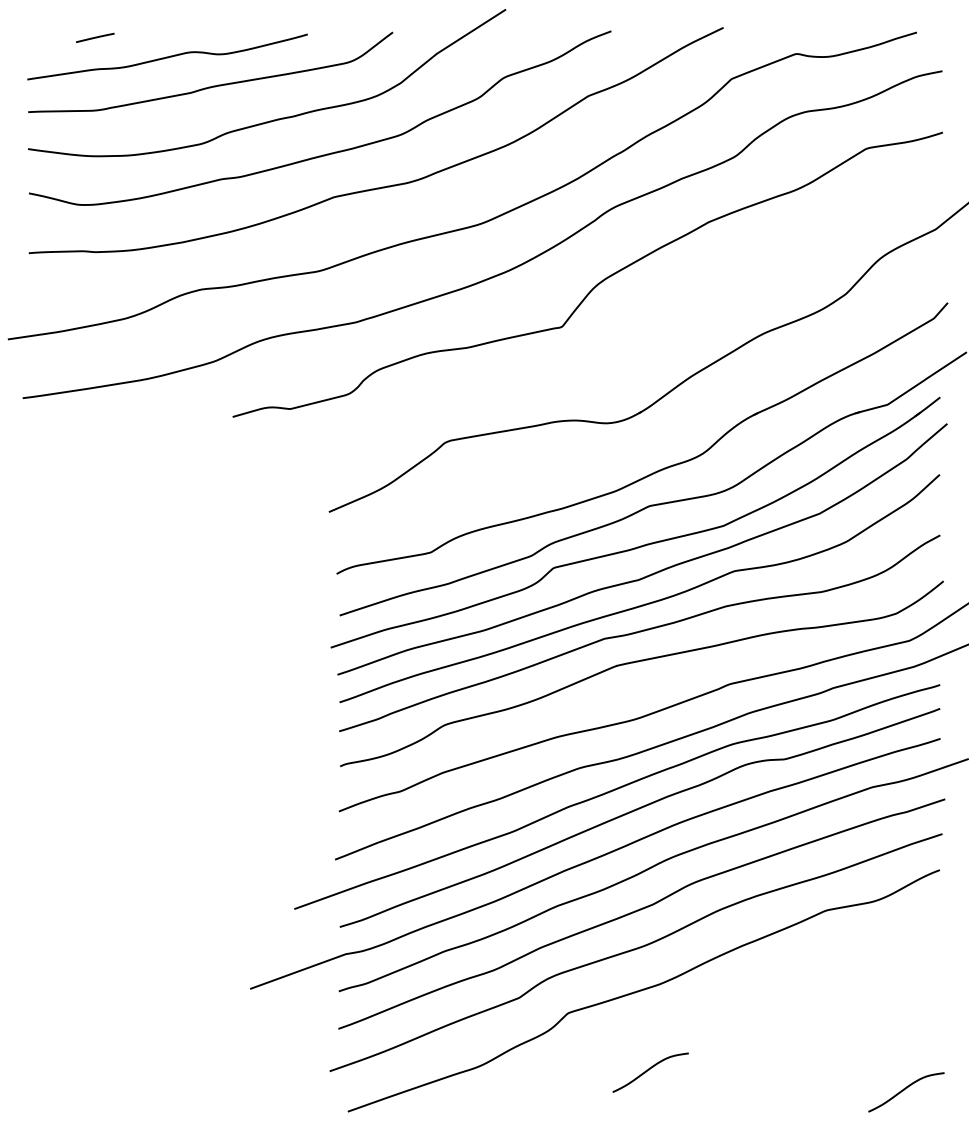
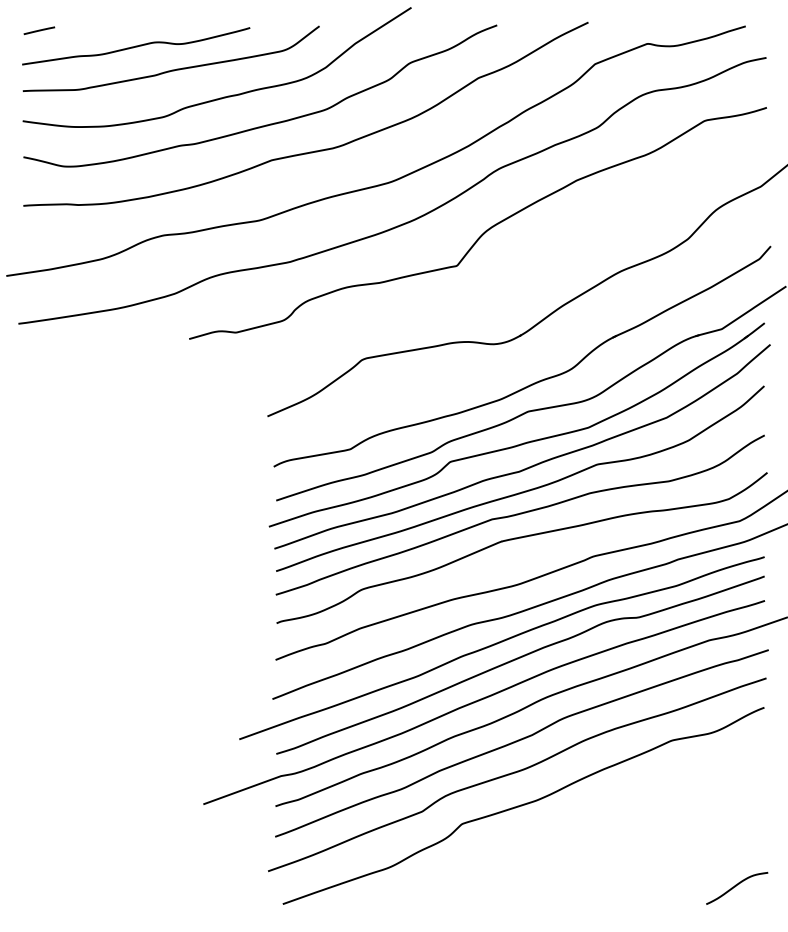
line: (95, 37) -> (39, 30), moved
curve: (649, 1070) -> (528, 870), removed

